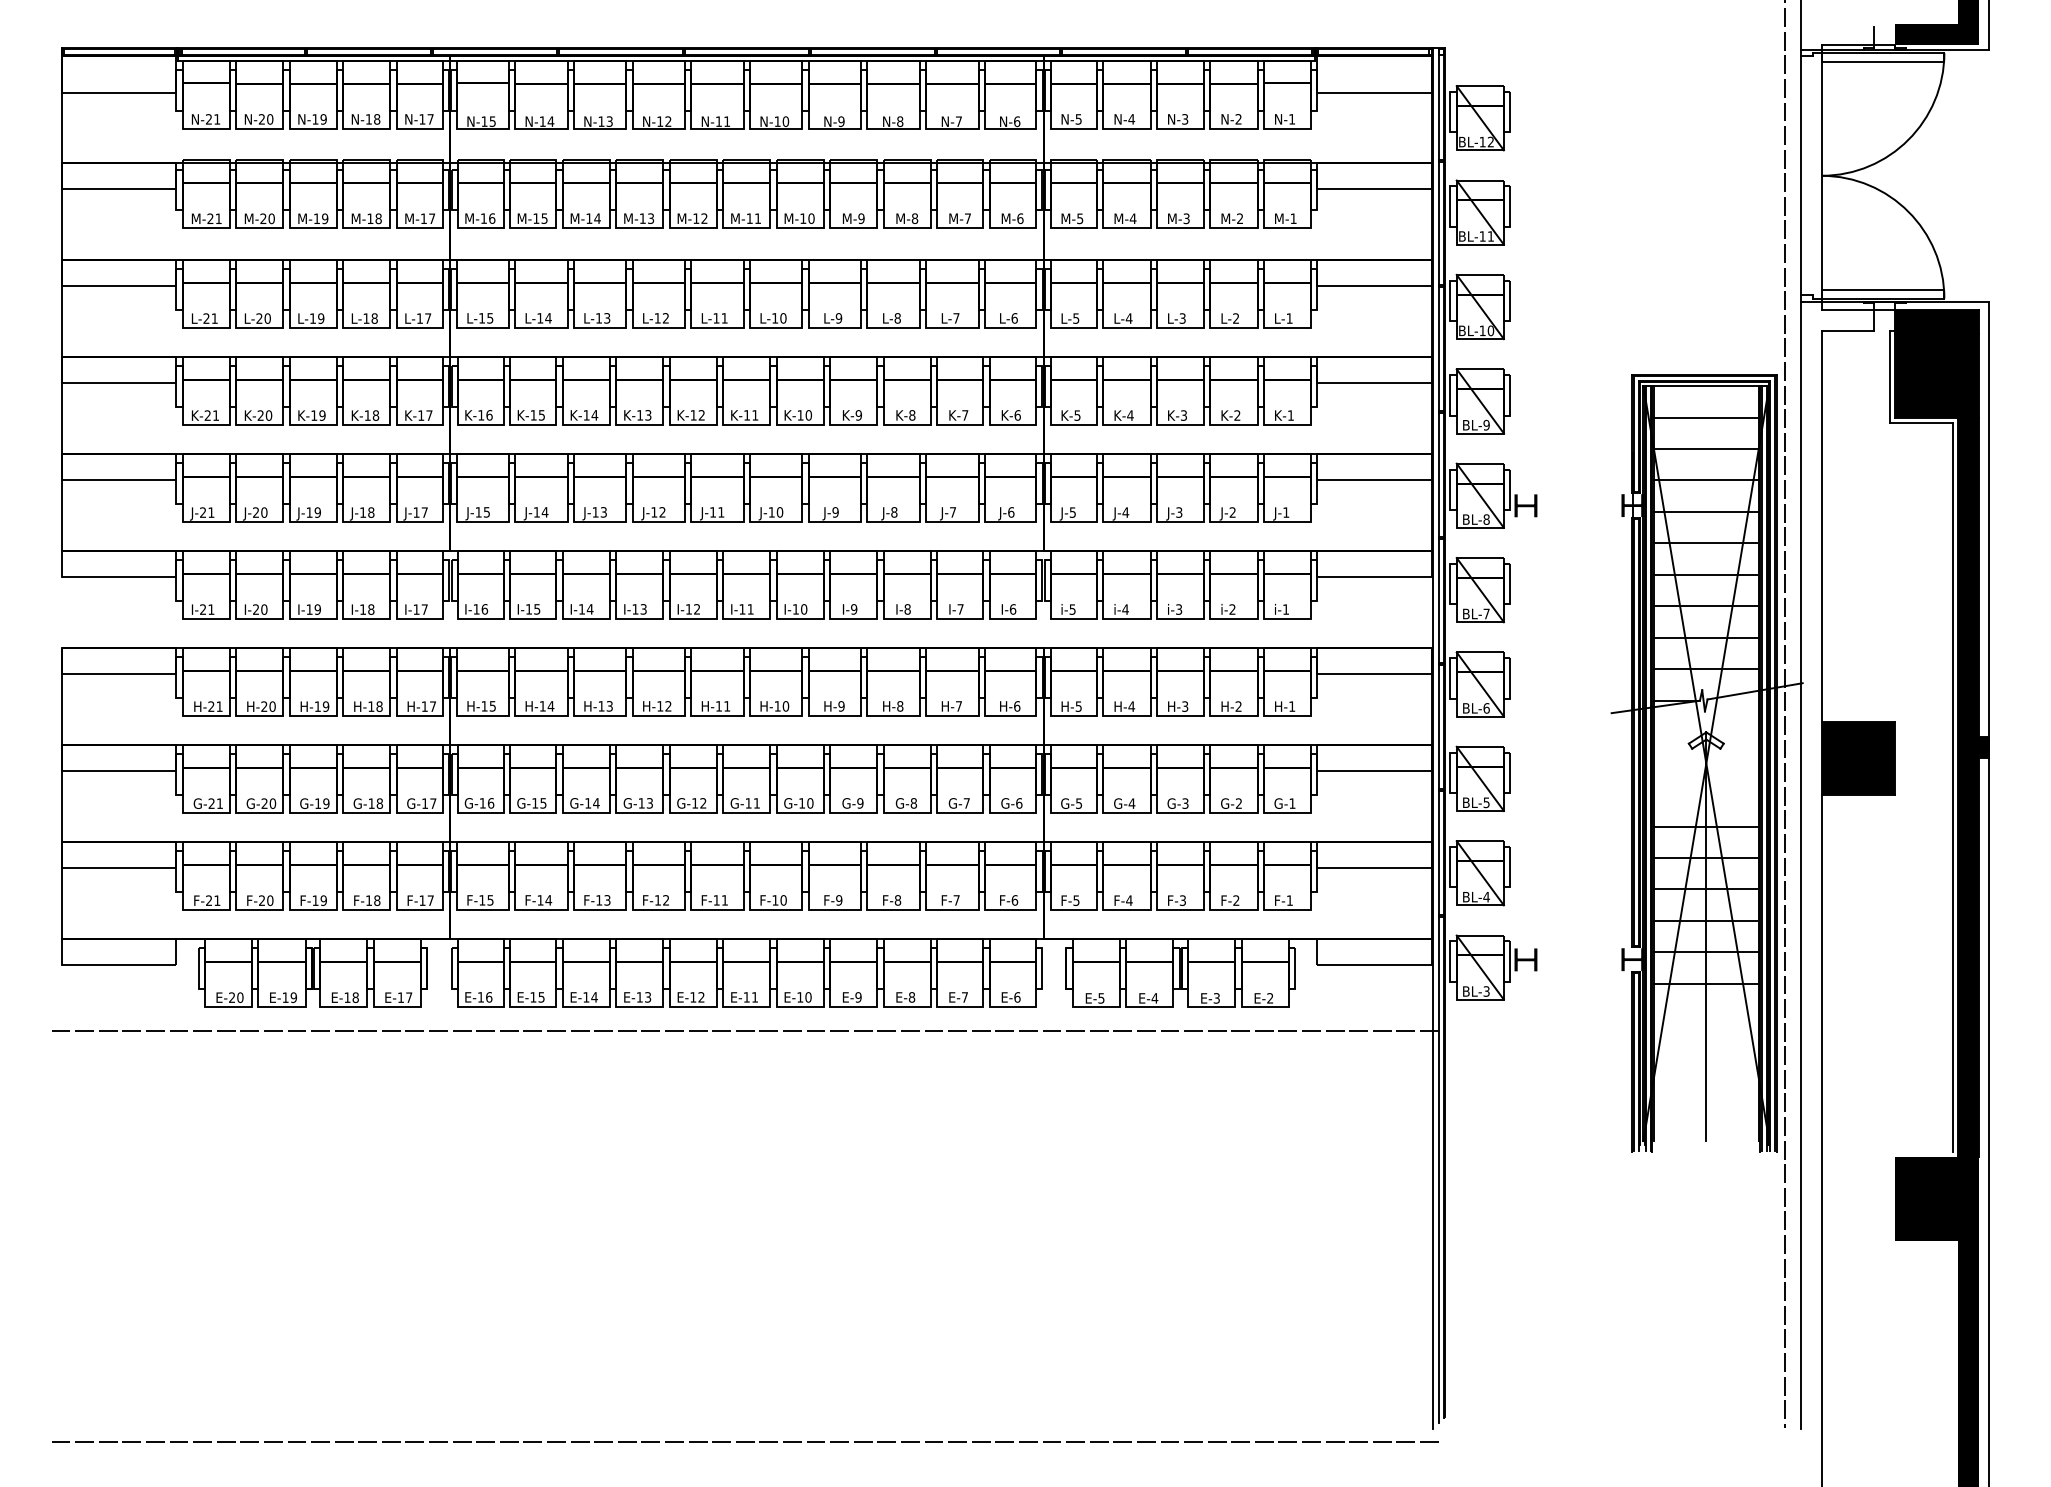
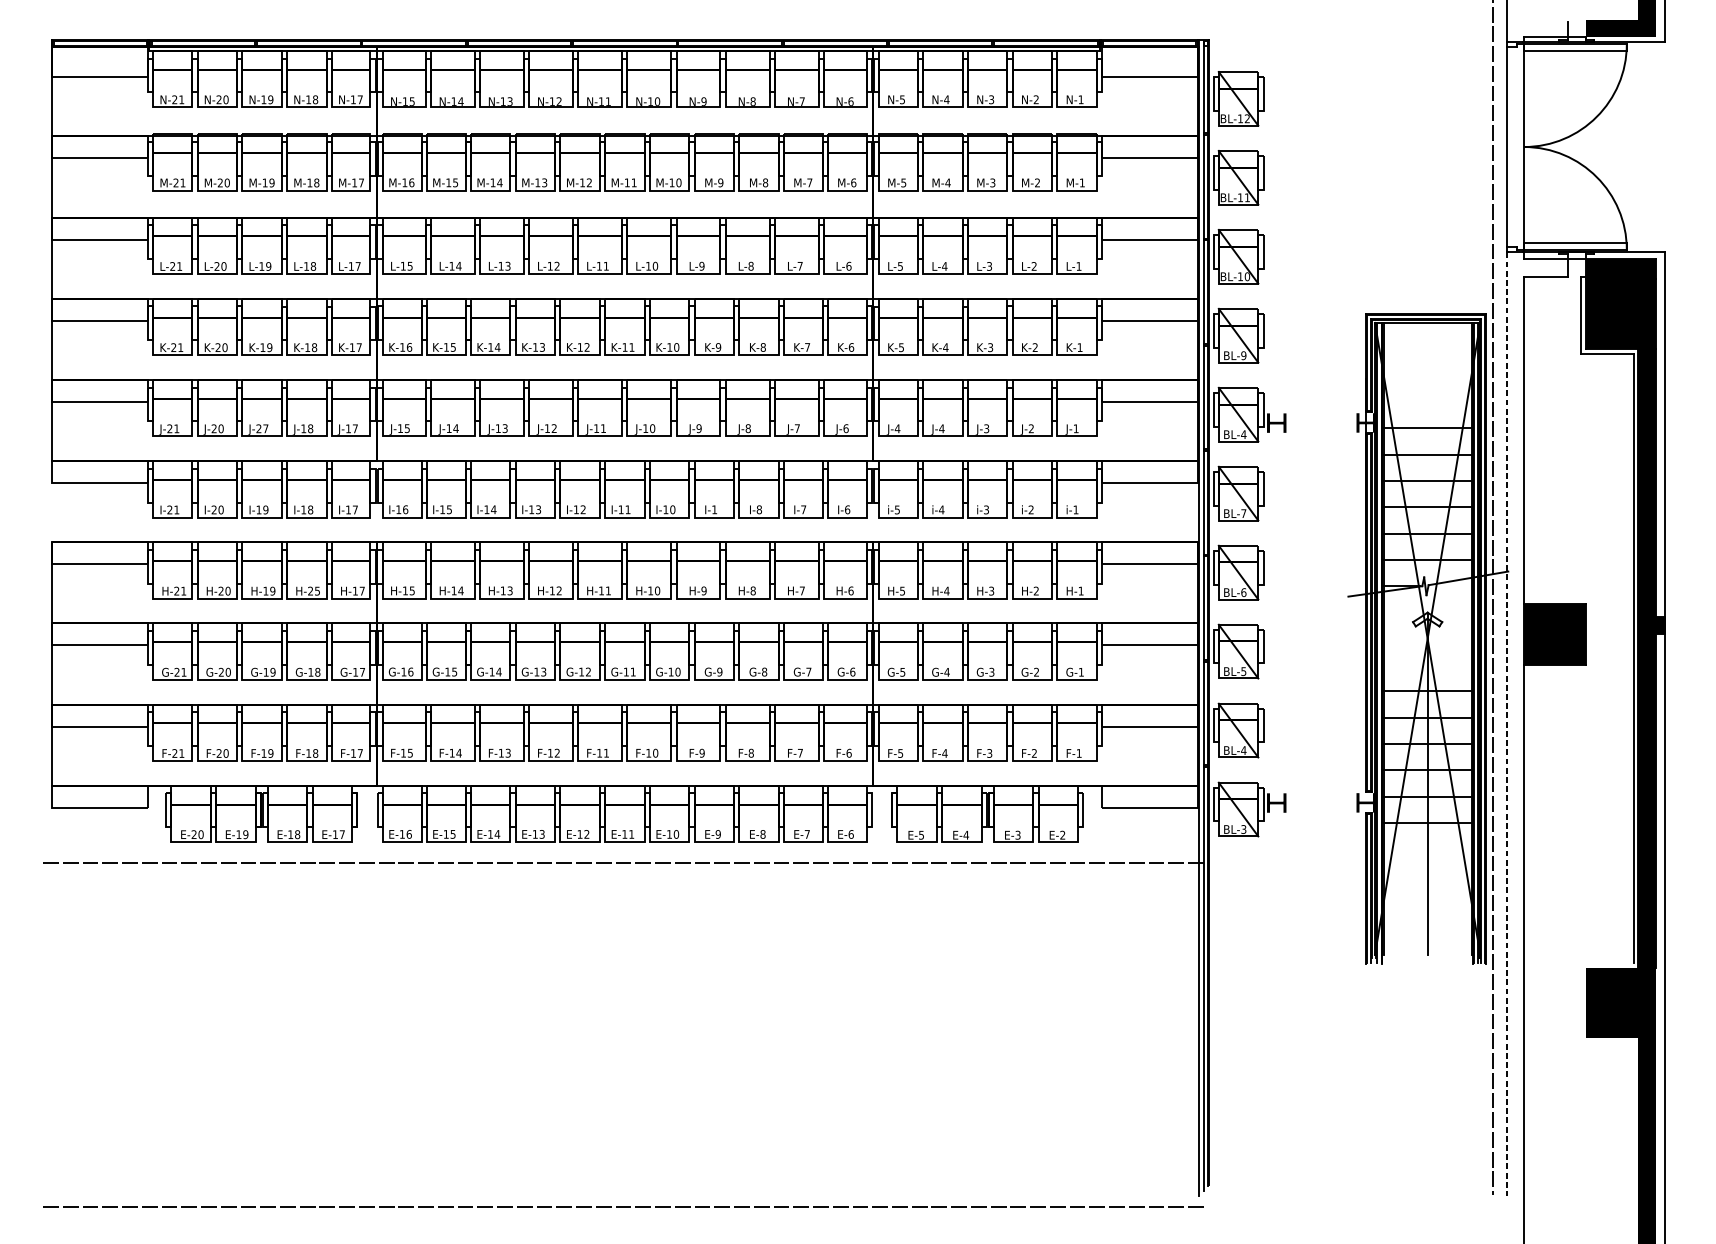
line: (1705, 417) -> (1426, 349), removed
line: (1705, 448) -> (1426, 375), removed
line: (1705, 480) -> (1426, 401), removed
text: (313, 512) -> (262, 428), J-19 -> J-27
text: (1072, 512) -> (897, 428), J-5 -> J-4
text: (1486, 519) -> (1243, 434), BL-8 -> BL-4
text: (854, 609) -> (714, 509), I-9 -> I-1
text: (375, 706) -> (314, 591), H-18 -> H-25
line: (1800, 865) -> (1506, 724), solid -> dashed

